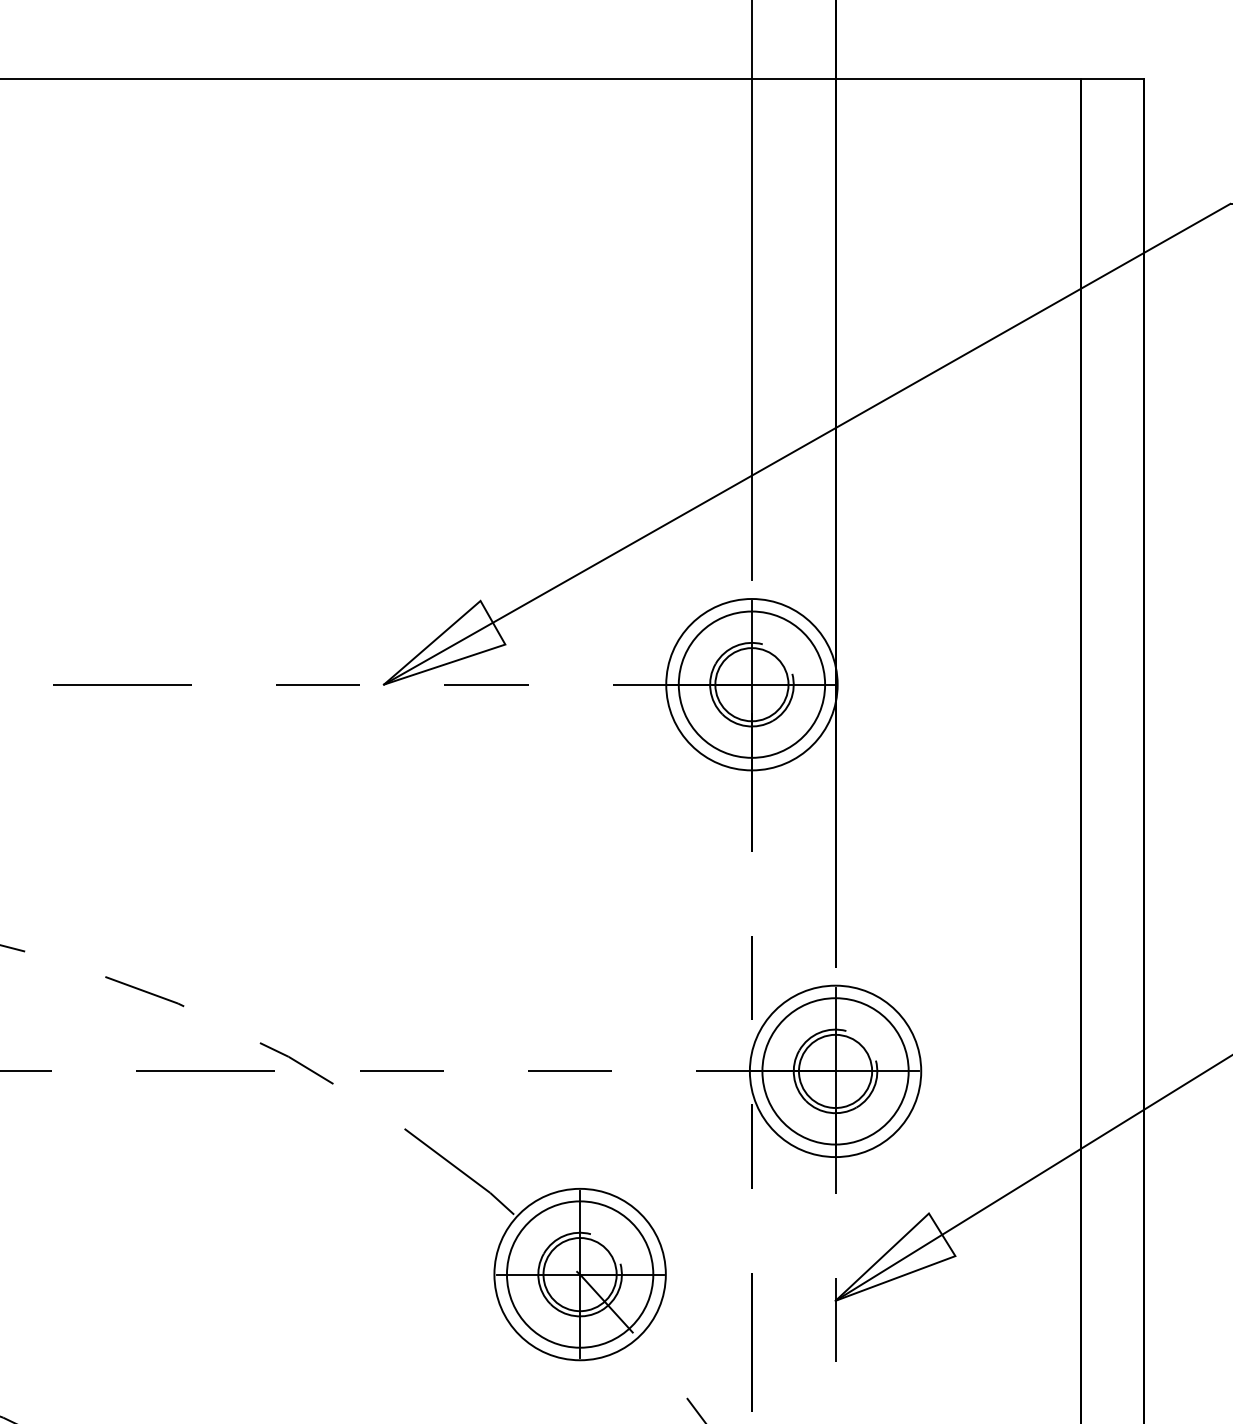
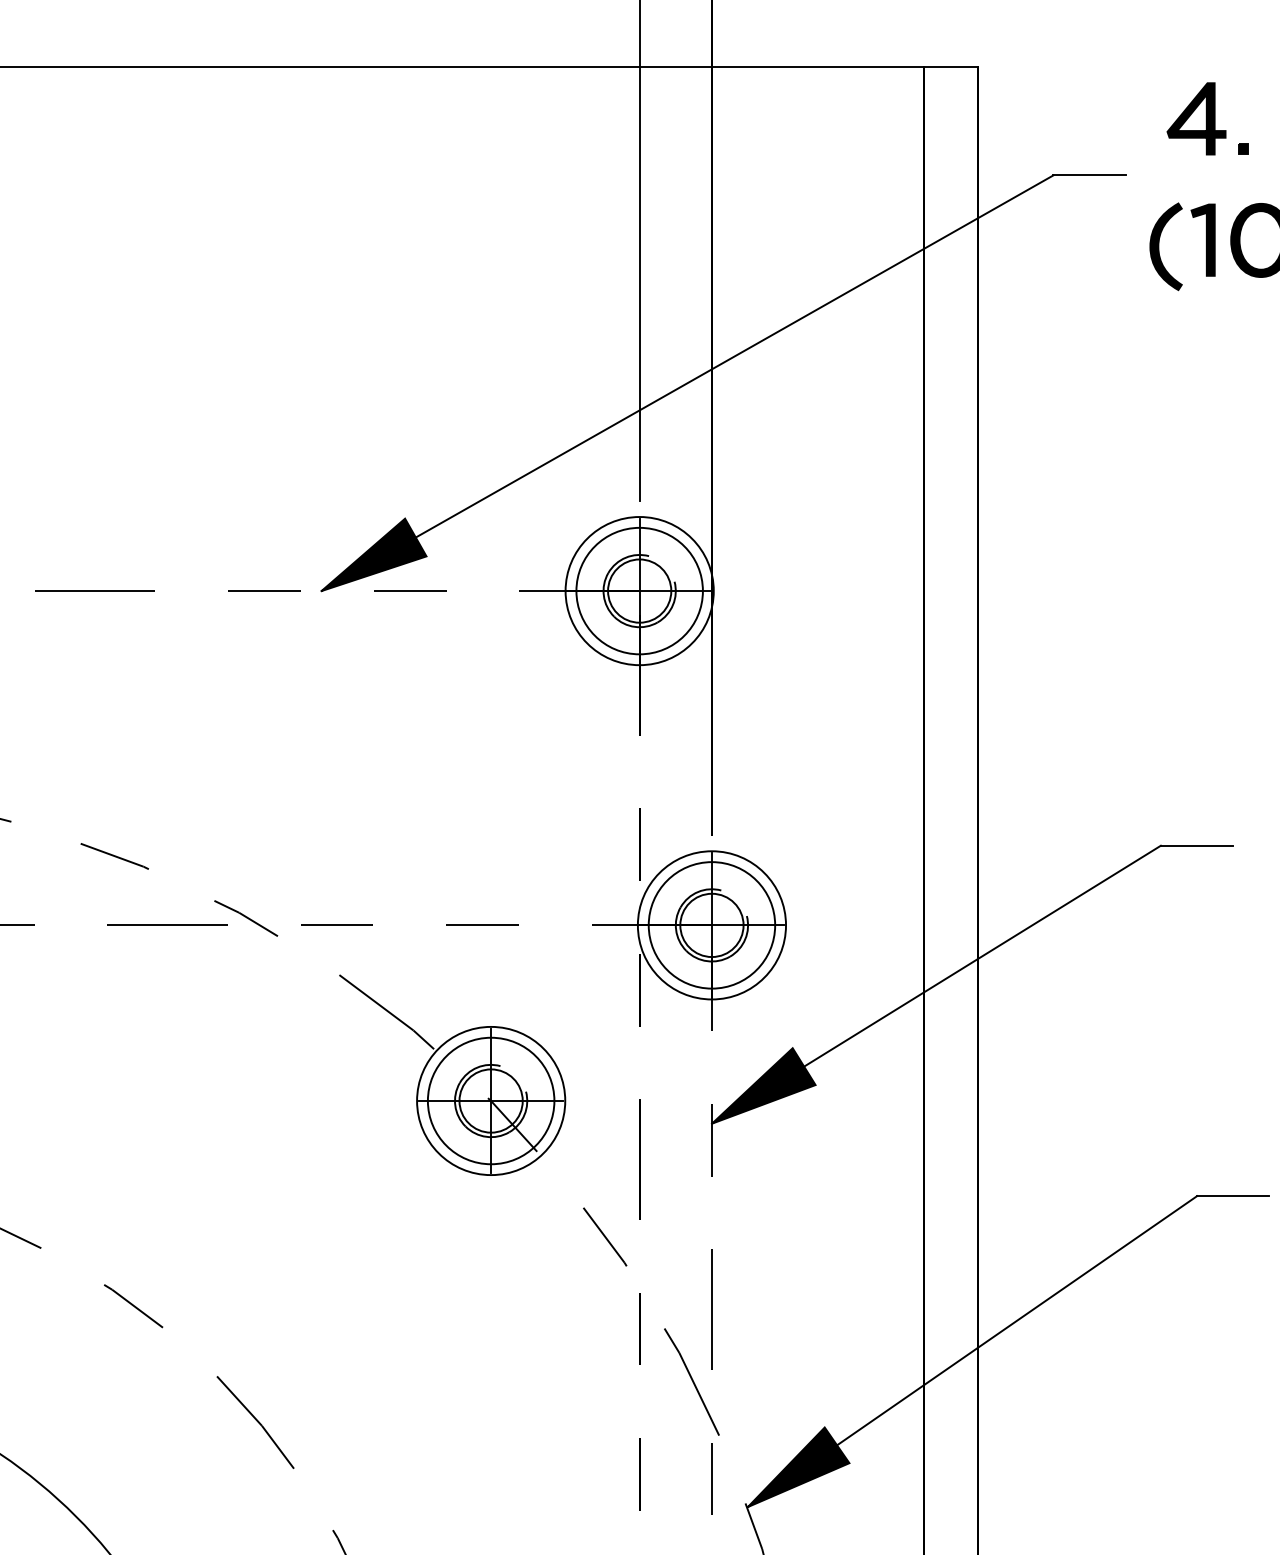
fill: (444, 642) -> (373, 554), added
fill: (895, 1256) -> (763, 1085), added

